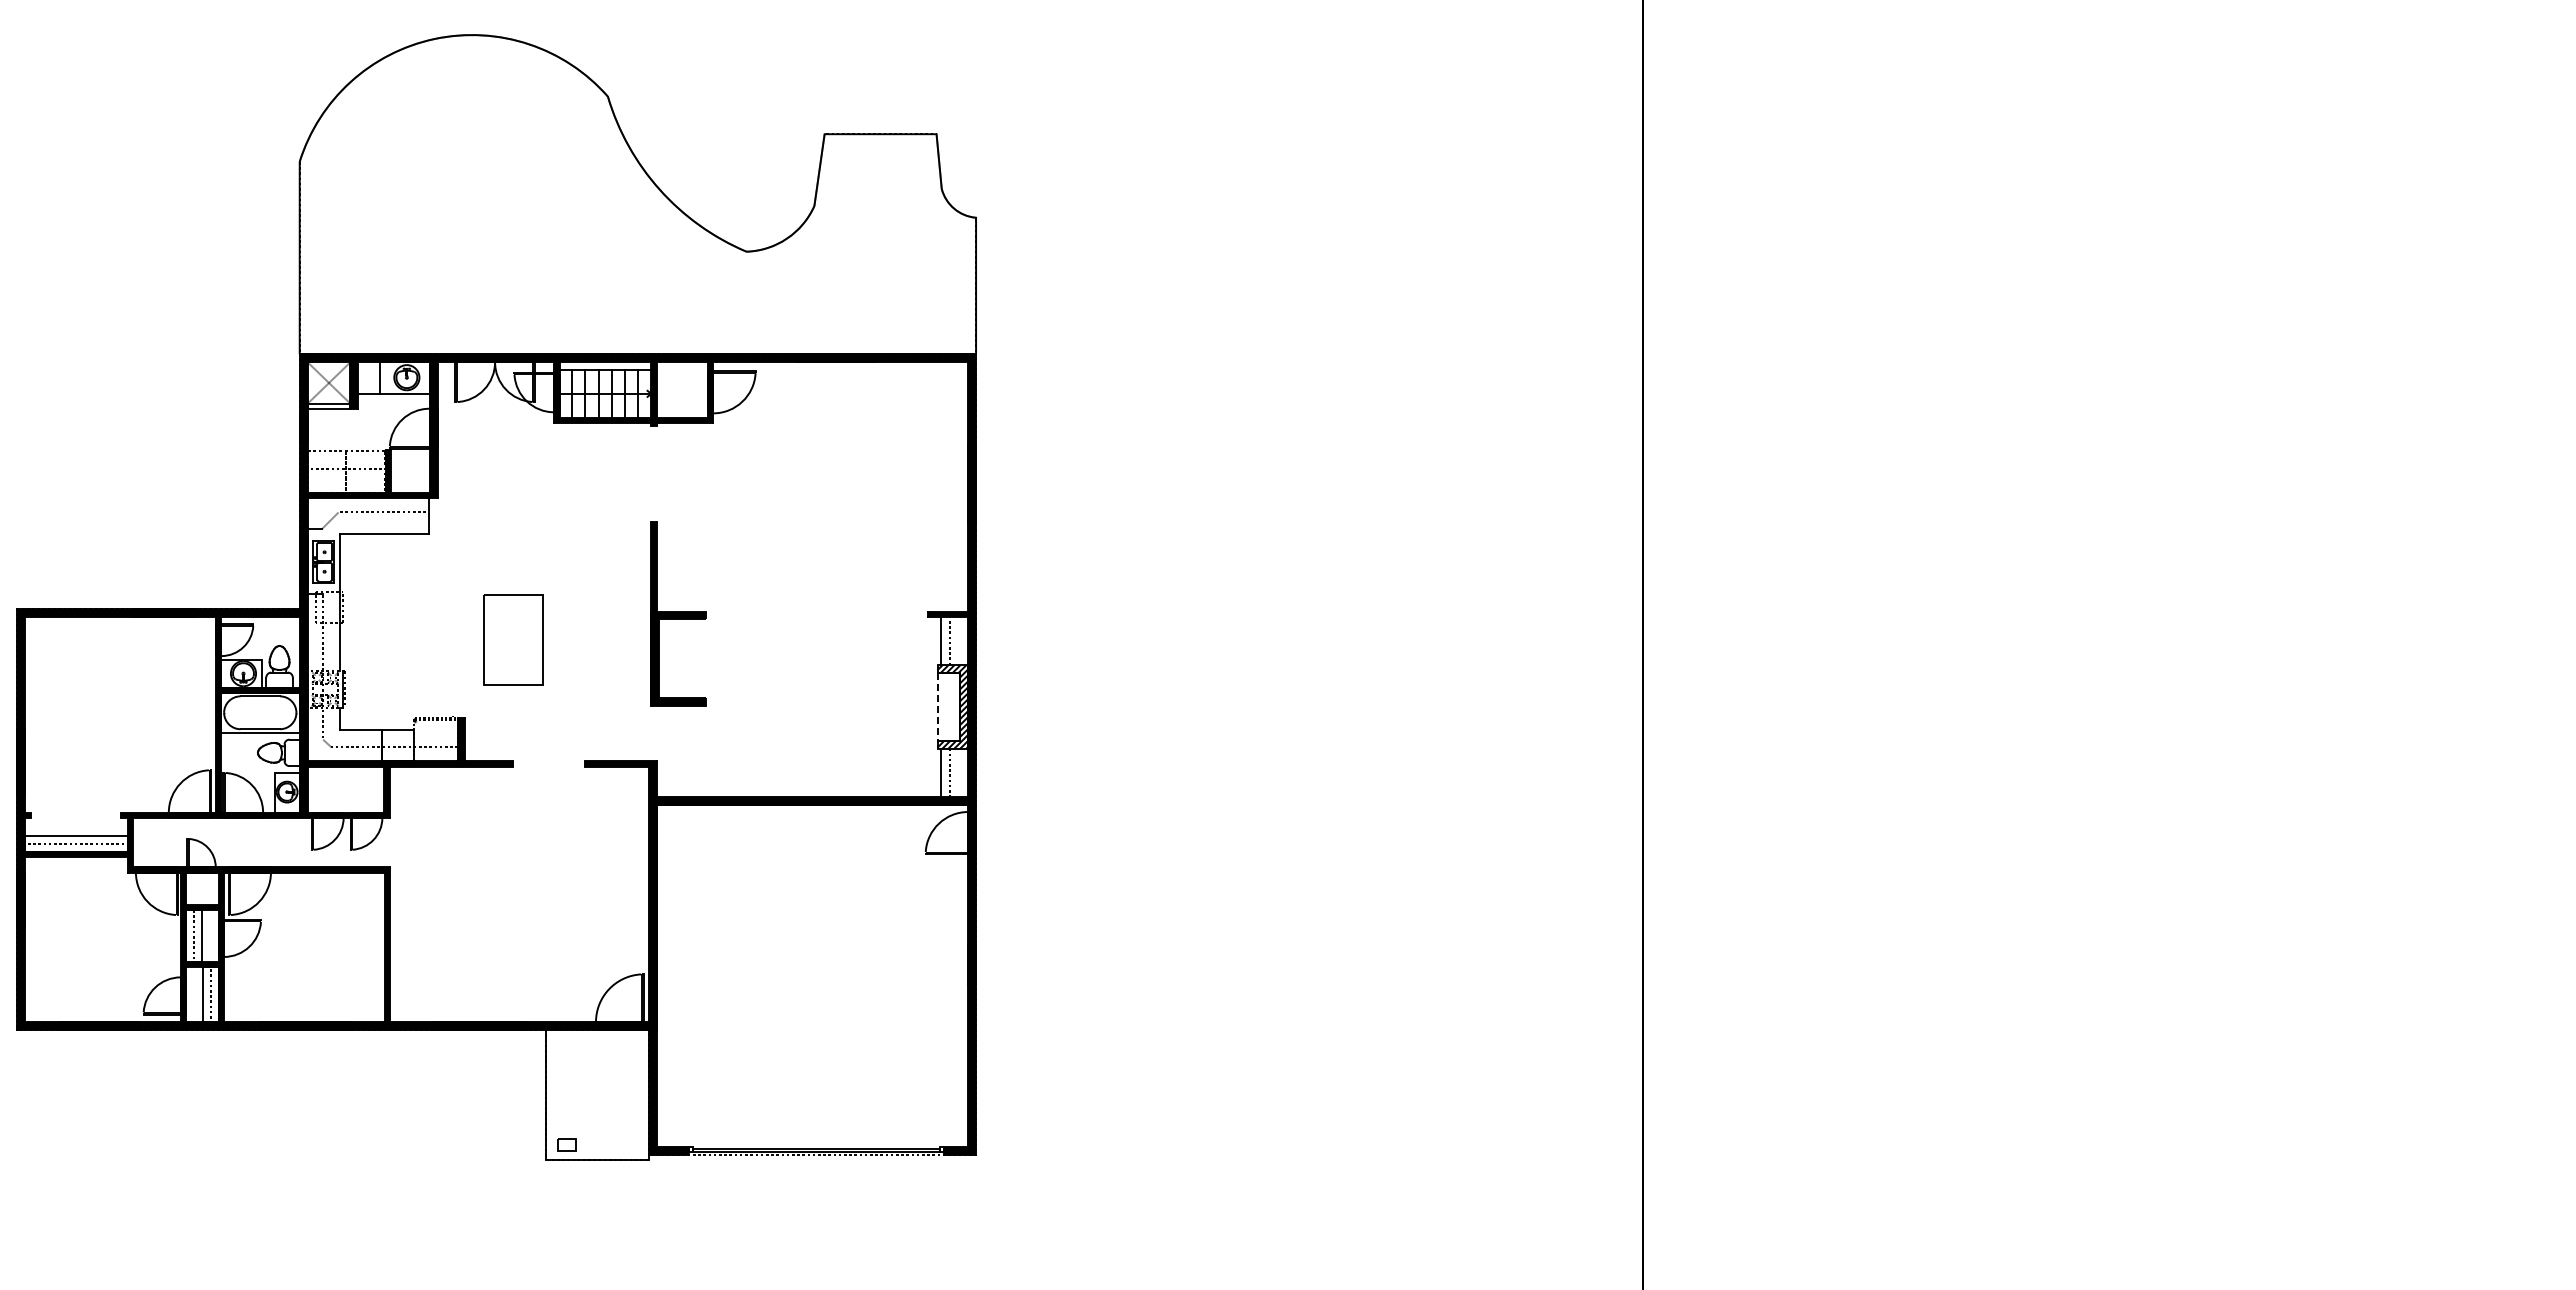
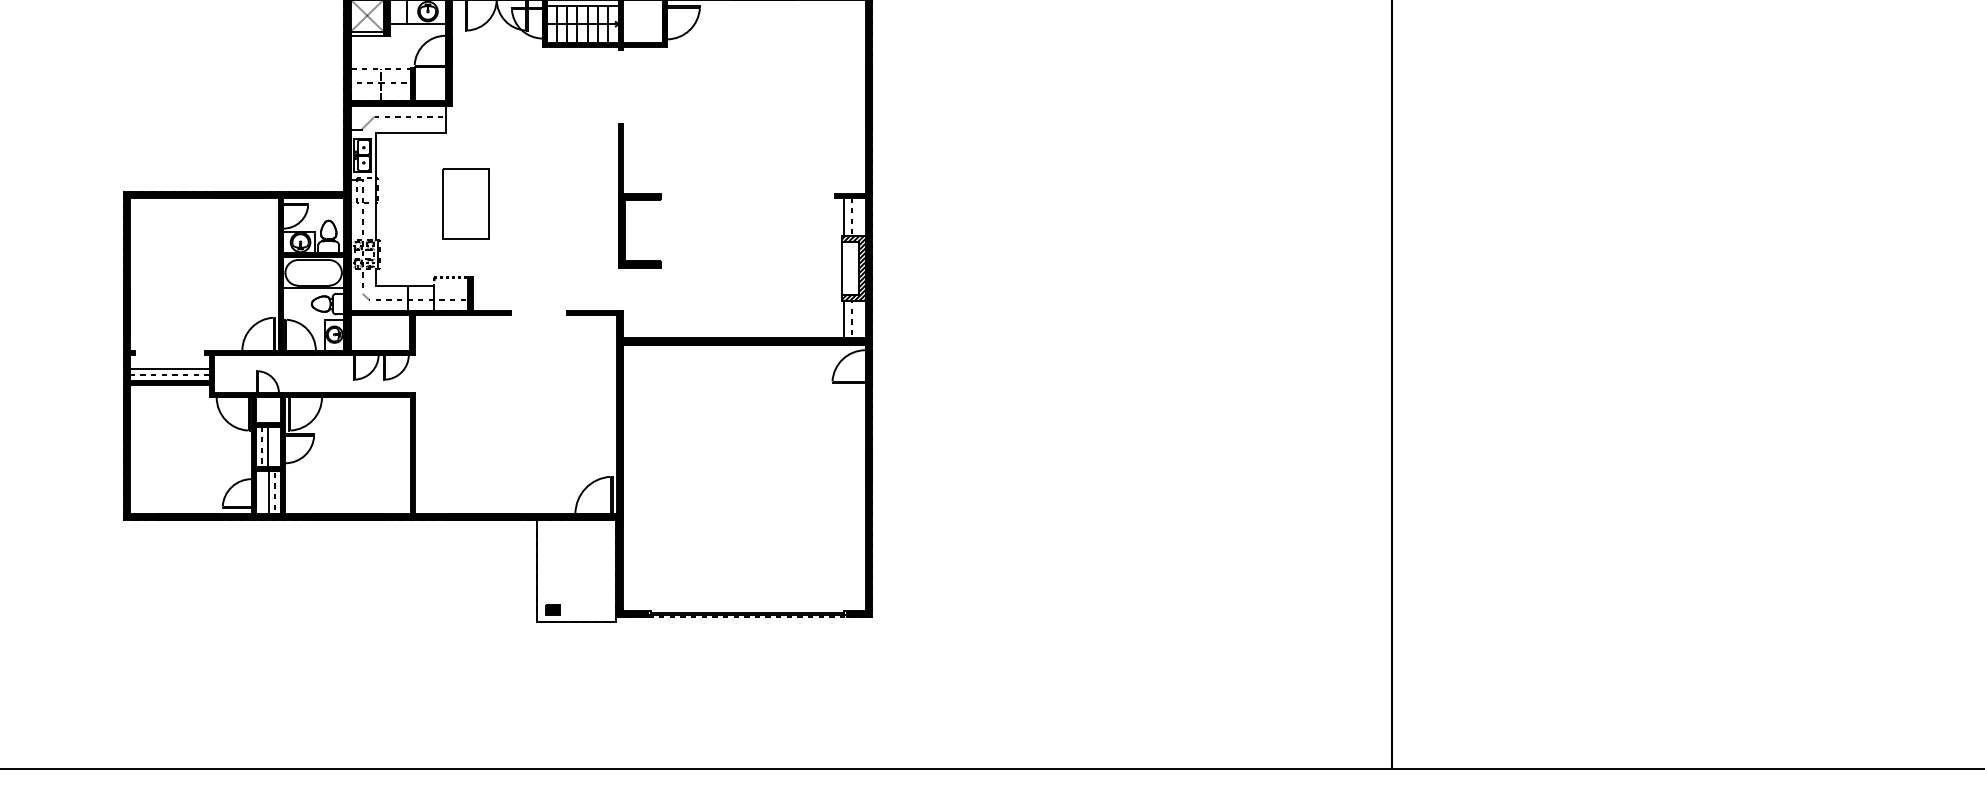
part: (513, 639) -> (465, 203), moved
line: (937, 707) -> (841, 268), dashed -> solid
fill: (566, 1145) -> (552, 610), added

